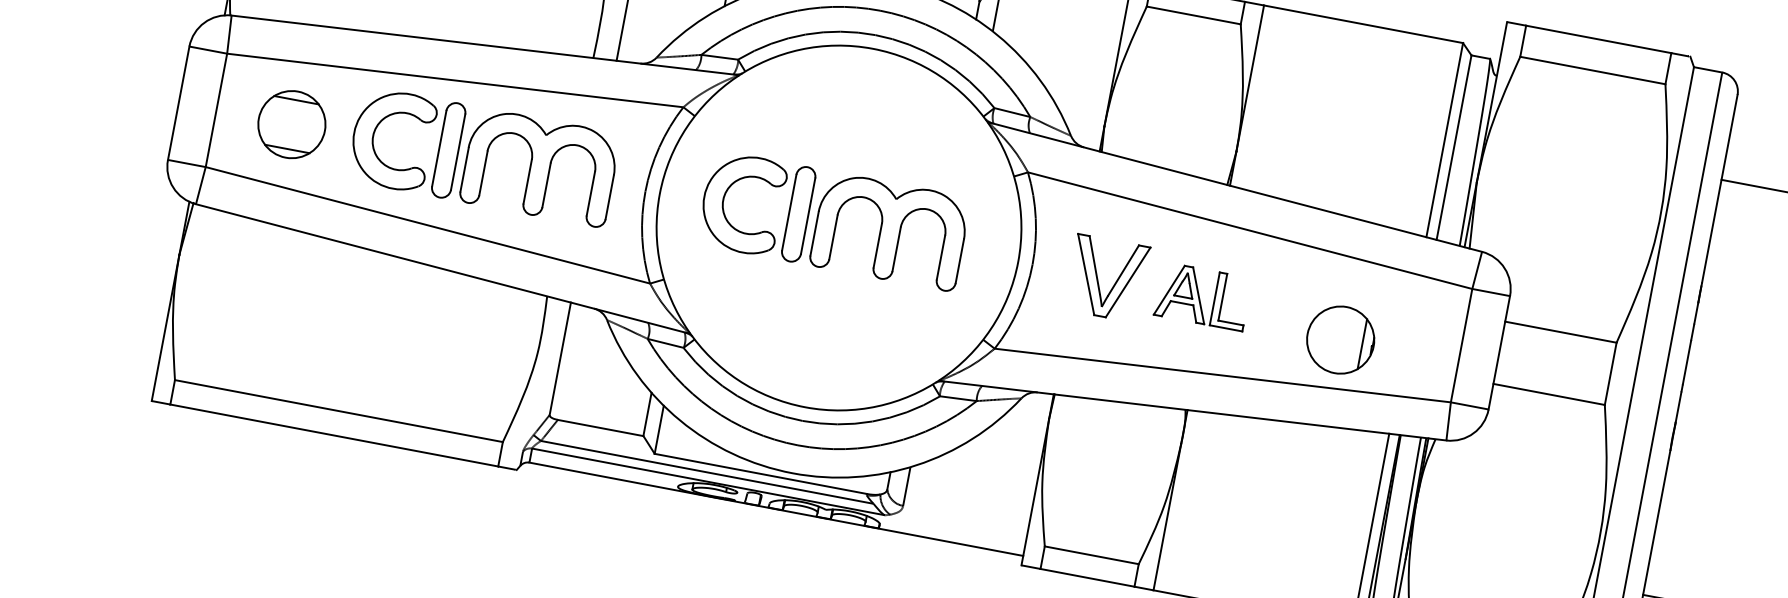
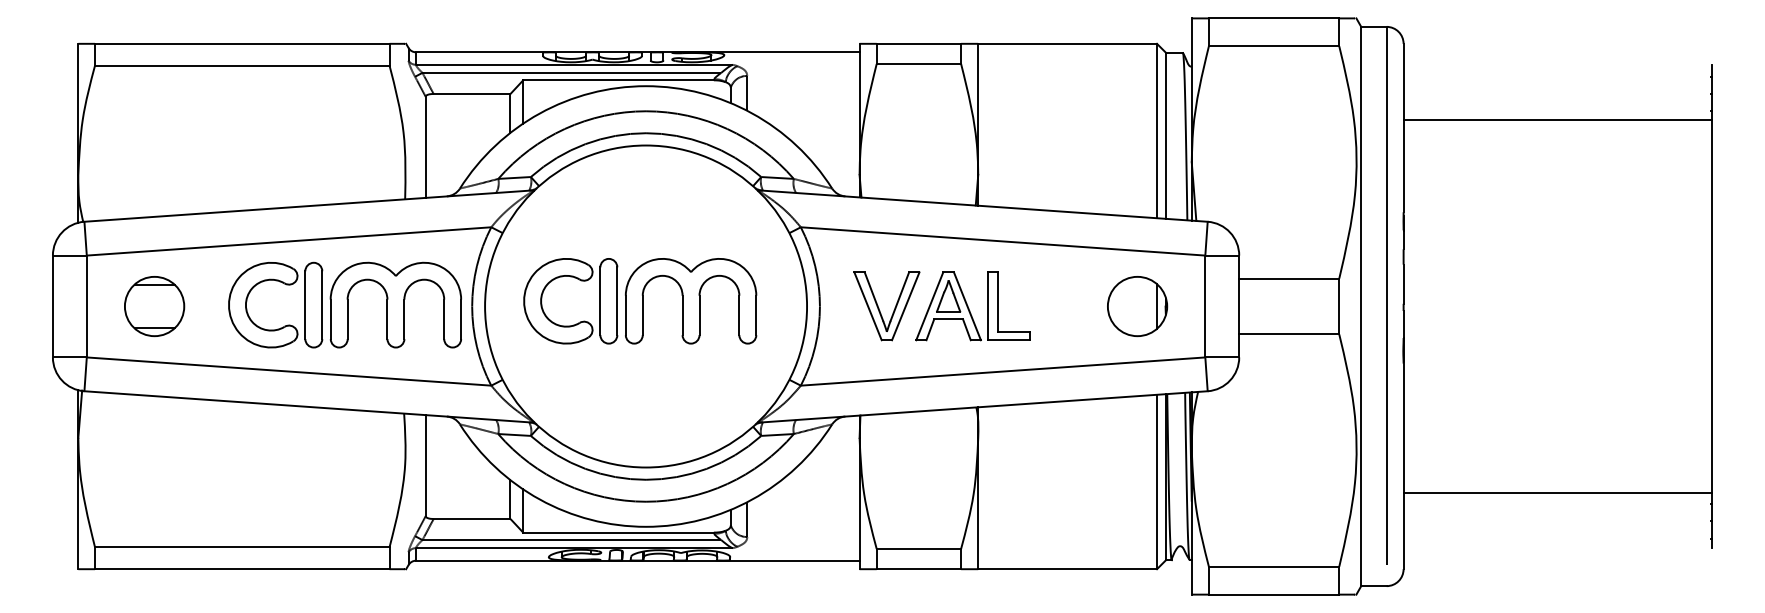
part: (483, 156) -> (344, 304), moved
part: (1202, 296) -> (972, 306), size x1.43
part: (1340, 340) -> (1137, 306), moved

